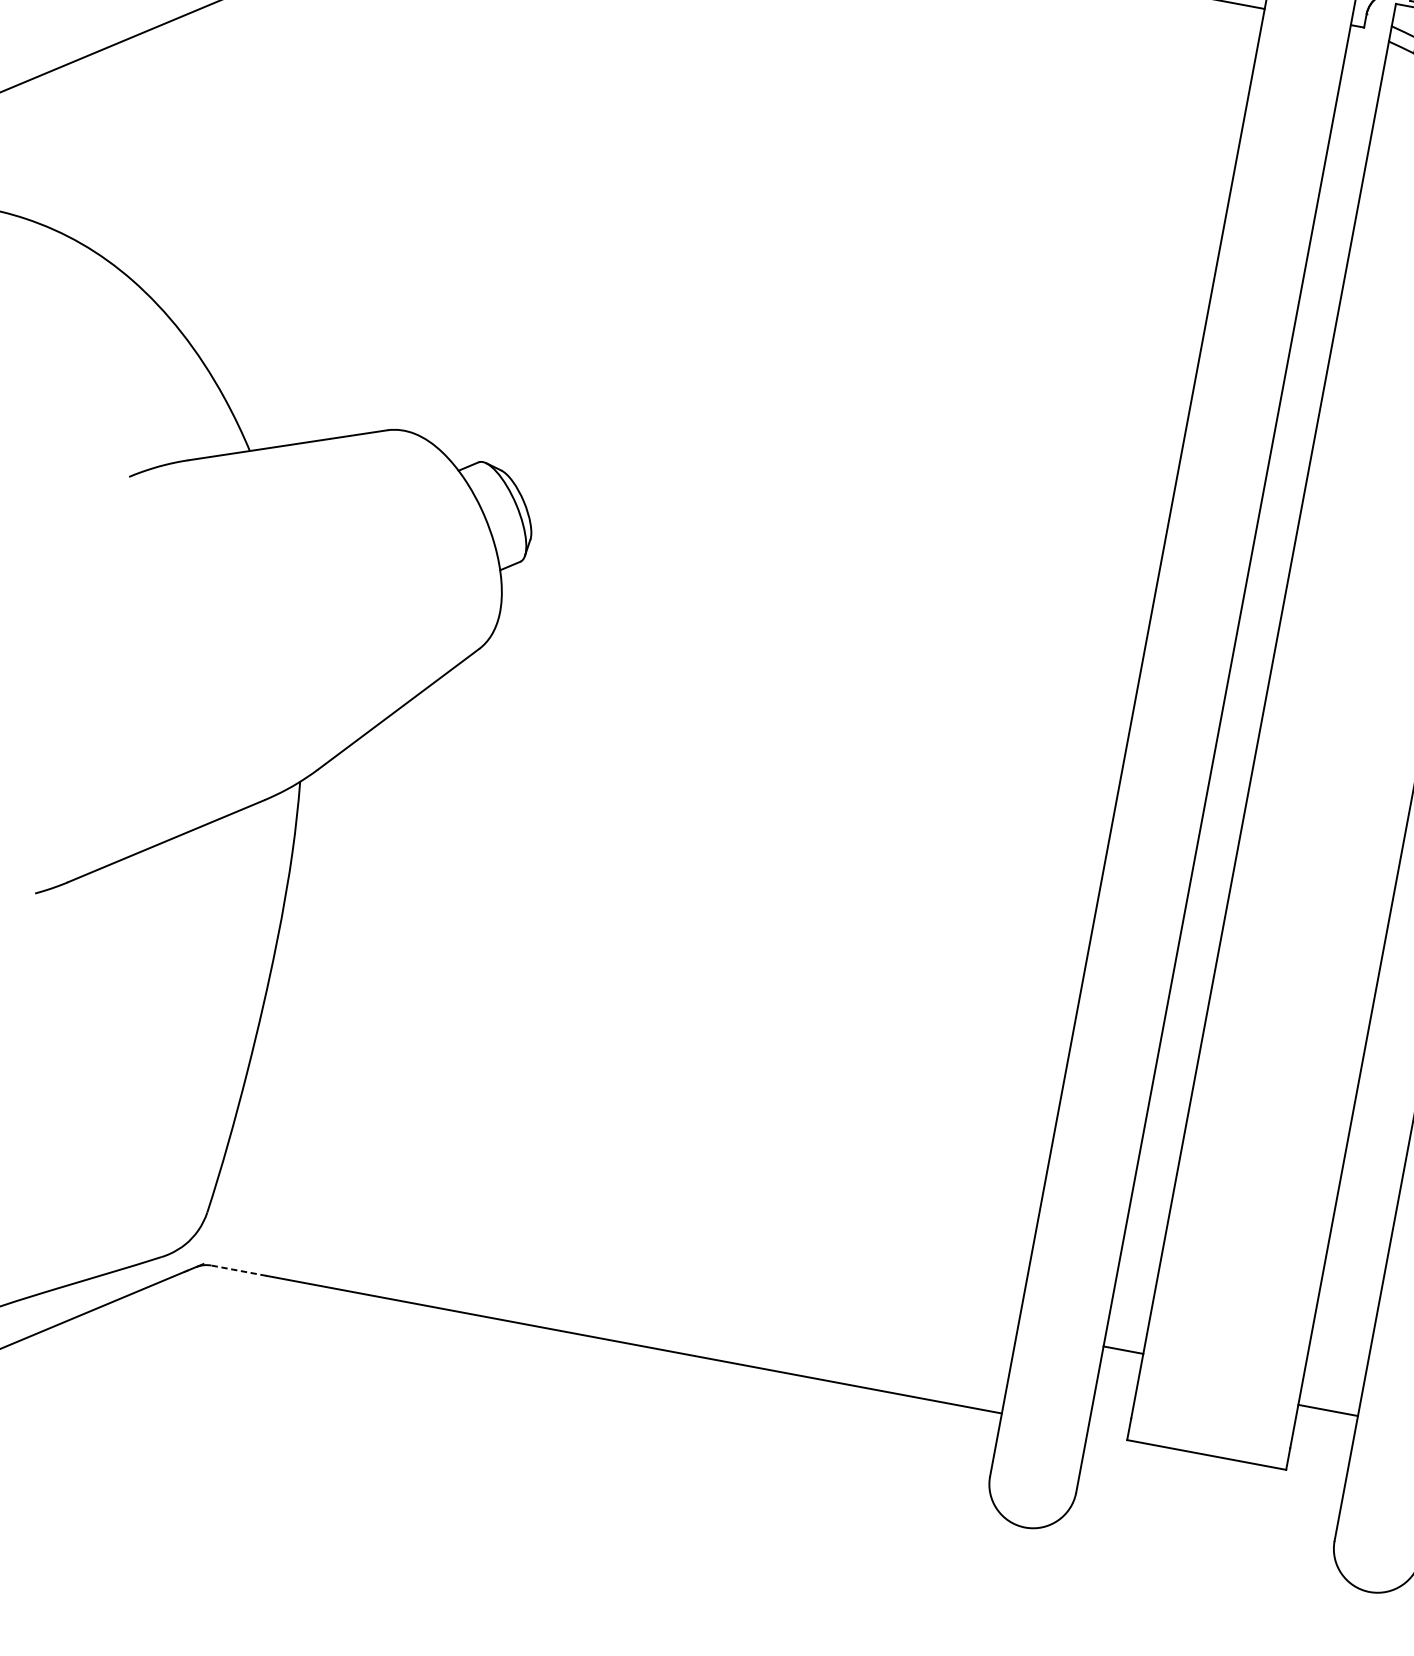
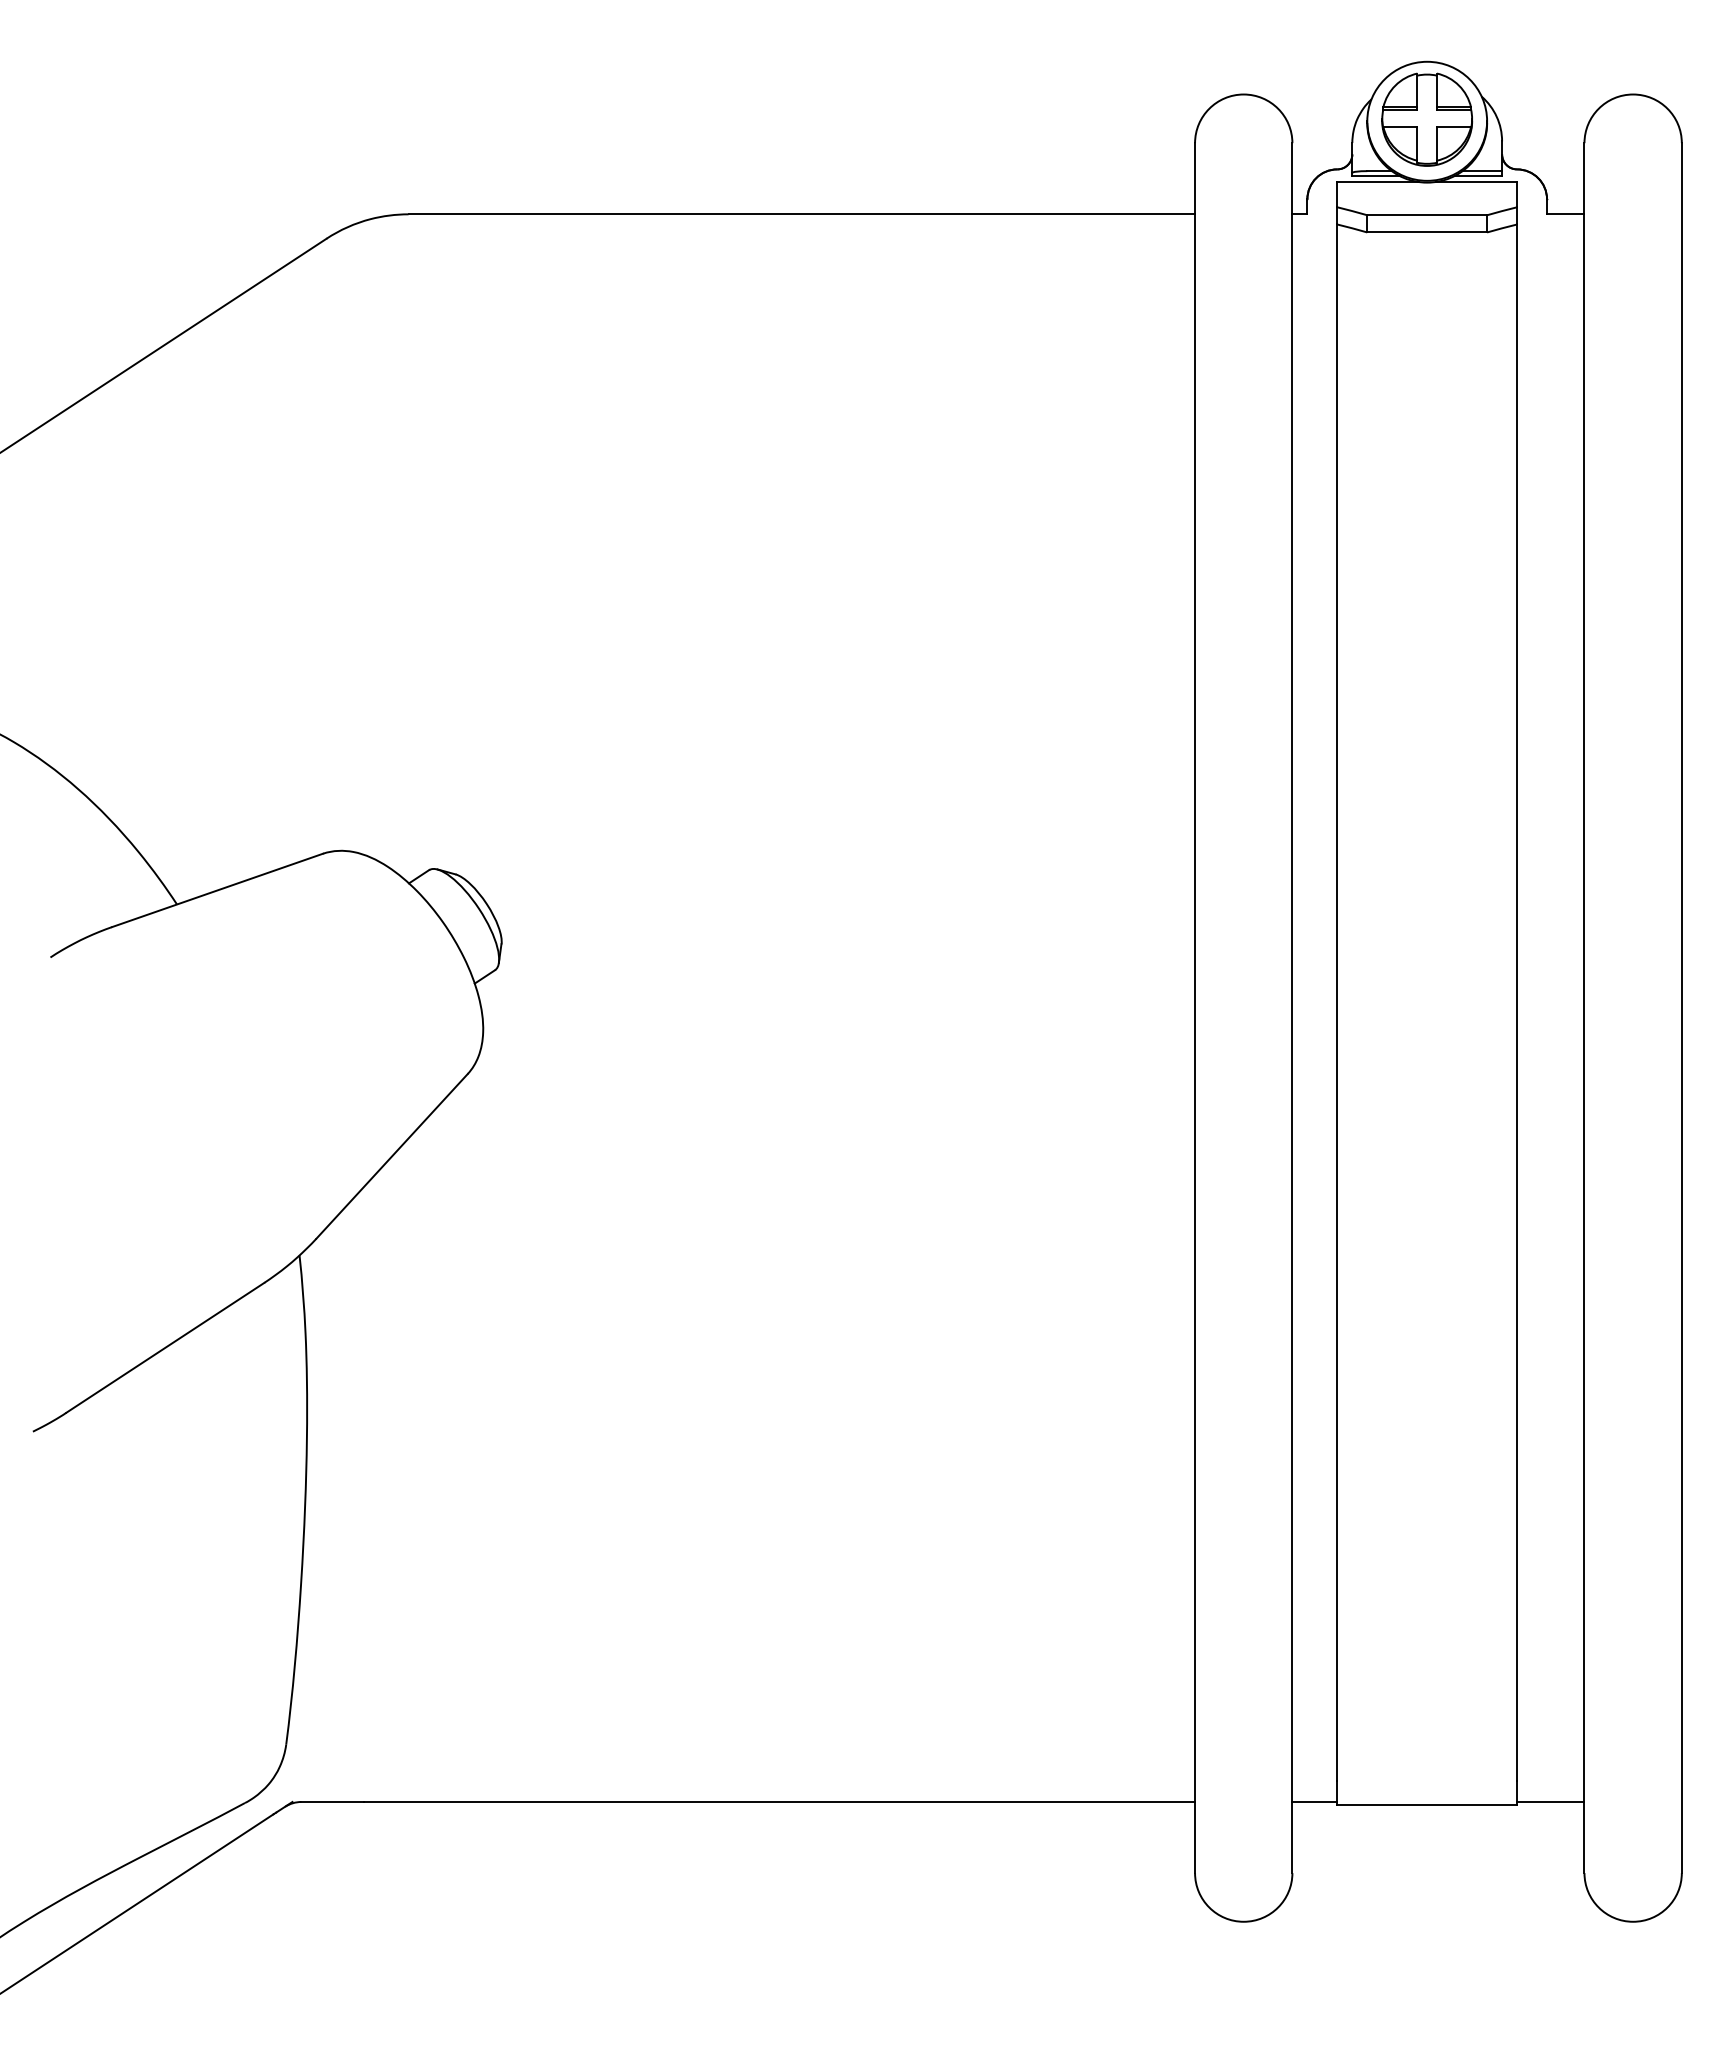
line: (238, 1270) -> (332, 1801), dashed -> solid
line: (1123, 1349) -> (1314, 1801), moved
line: (1328, 1409) -> (1550, 1801), moved

